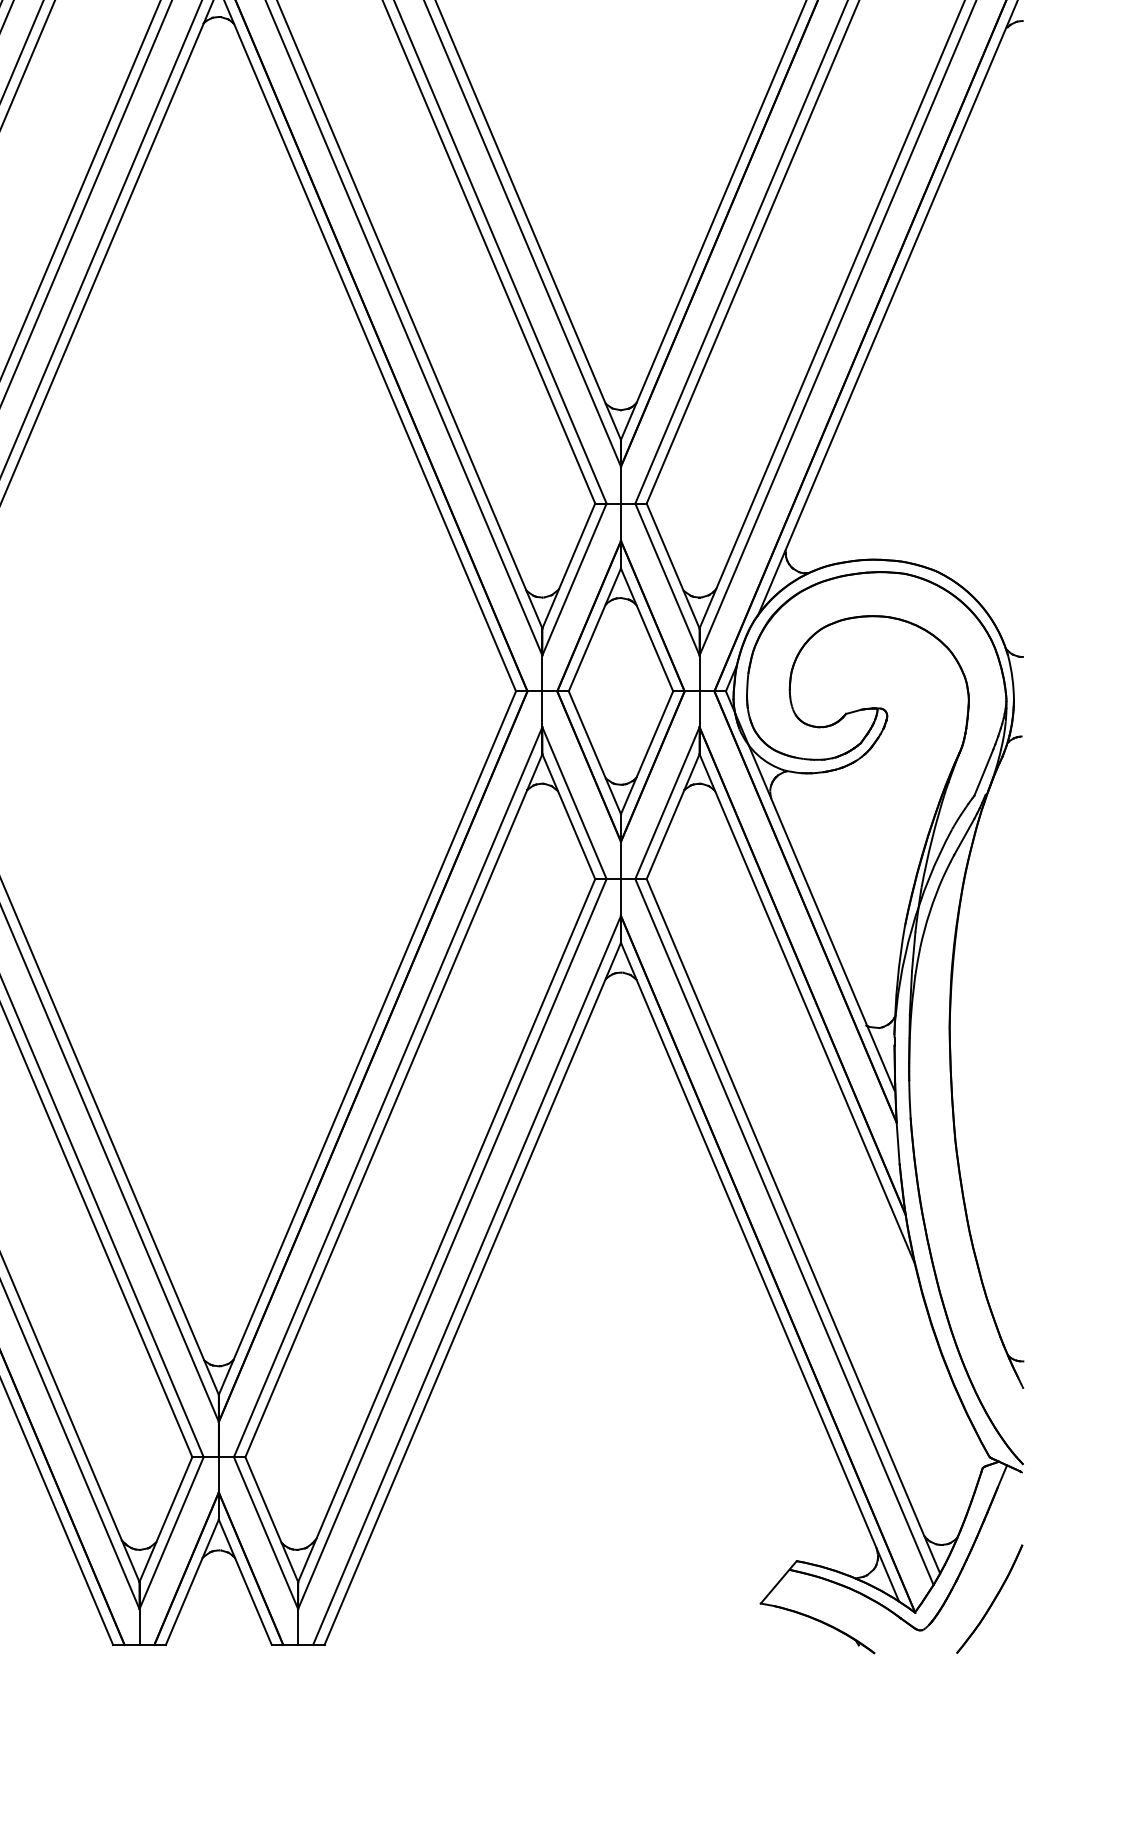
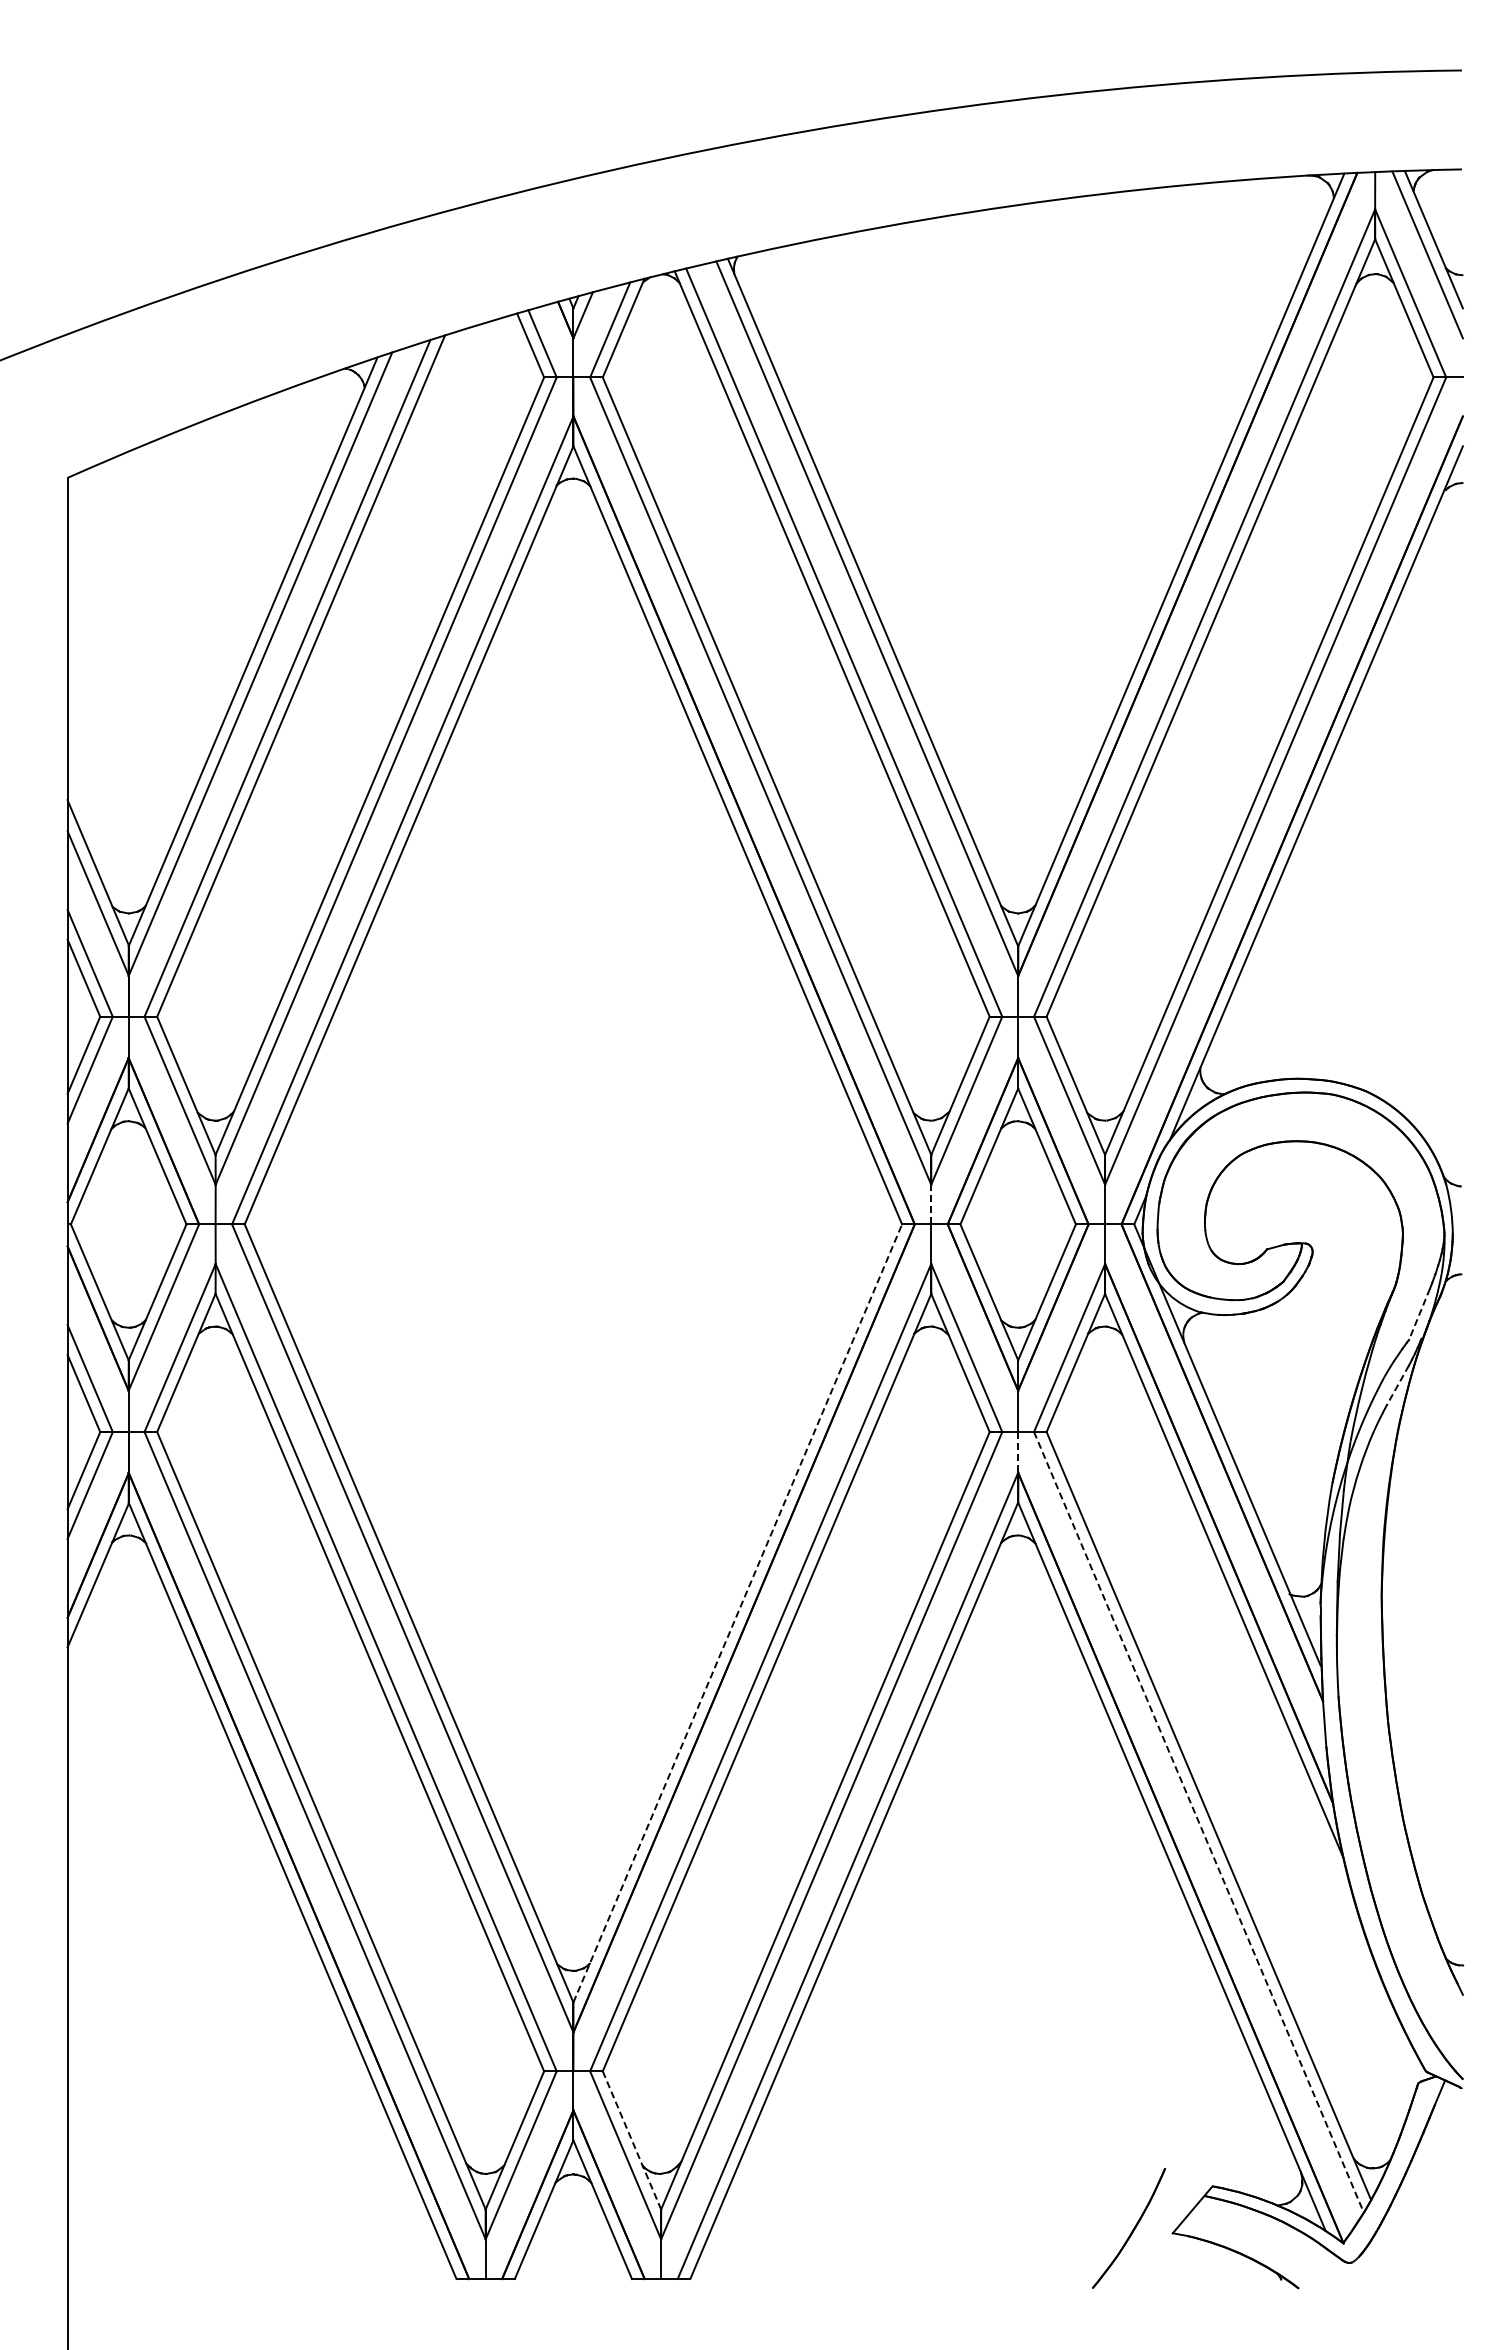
line: (542, 673) -> (931, 1204), solid -> dashed
line: (983, 772) -> (1419, 1314), solid -> dashed
line: (963, 837) -> (1397, 1385), solid -> dashed
line: (621, 897) -> (1018, 1452), solid -> dashed
line: (367, 1042) -> (737, 1612), solid -> dashed
line: (784, 1232) -> (1198, 1822), solid -> dashed
line: (271, 1519) -> (631, 2140), solid -> dashed
part: (989, 1599) -> (1128, 2228), moved

